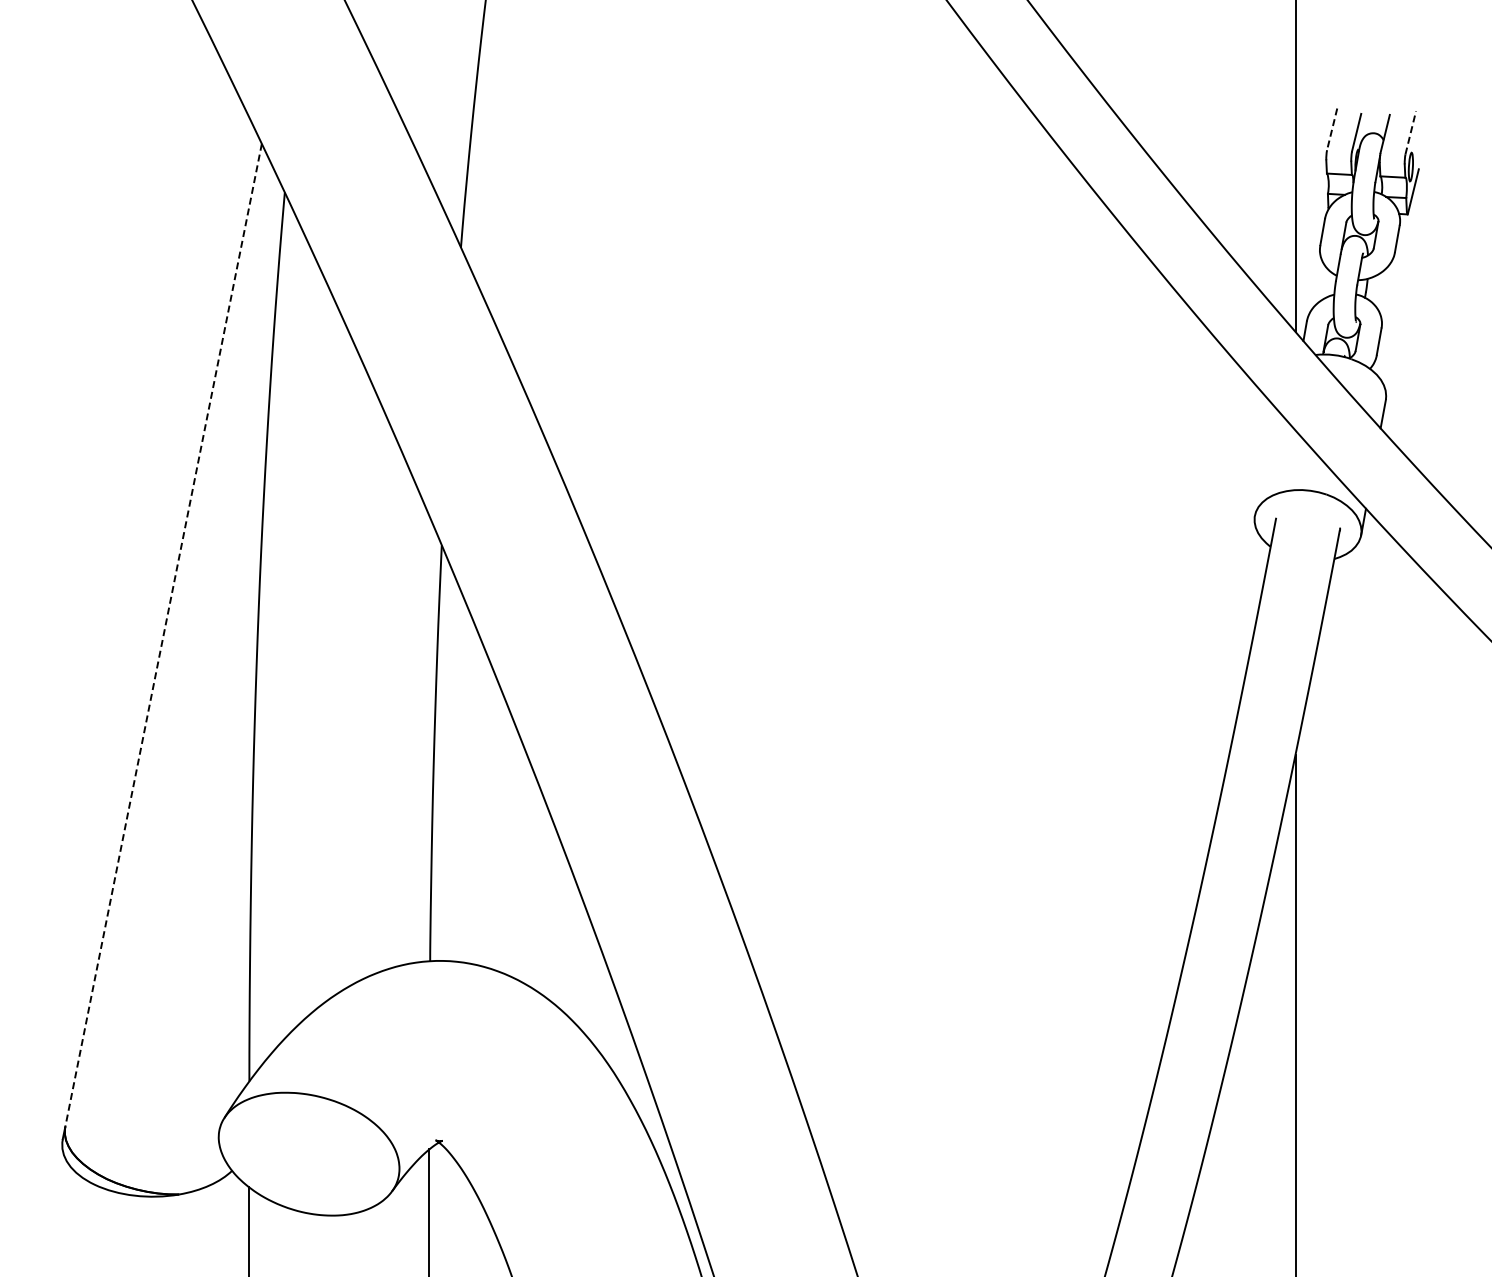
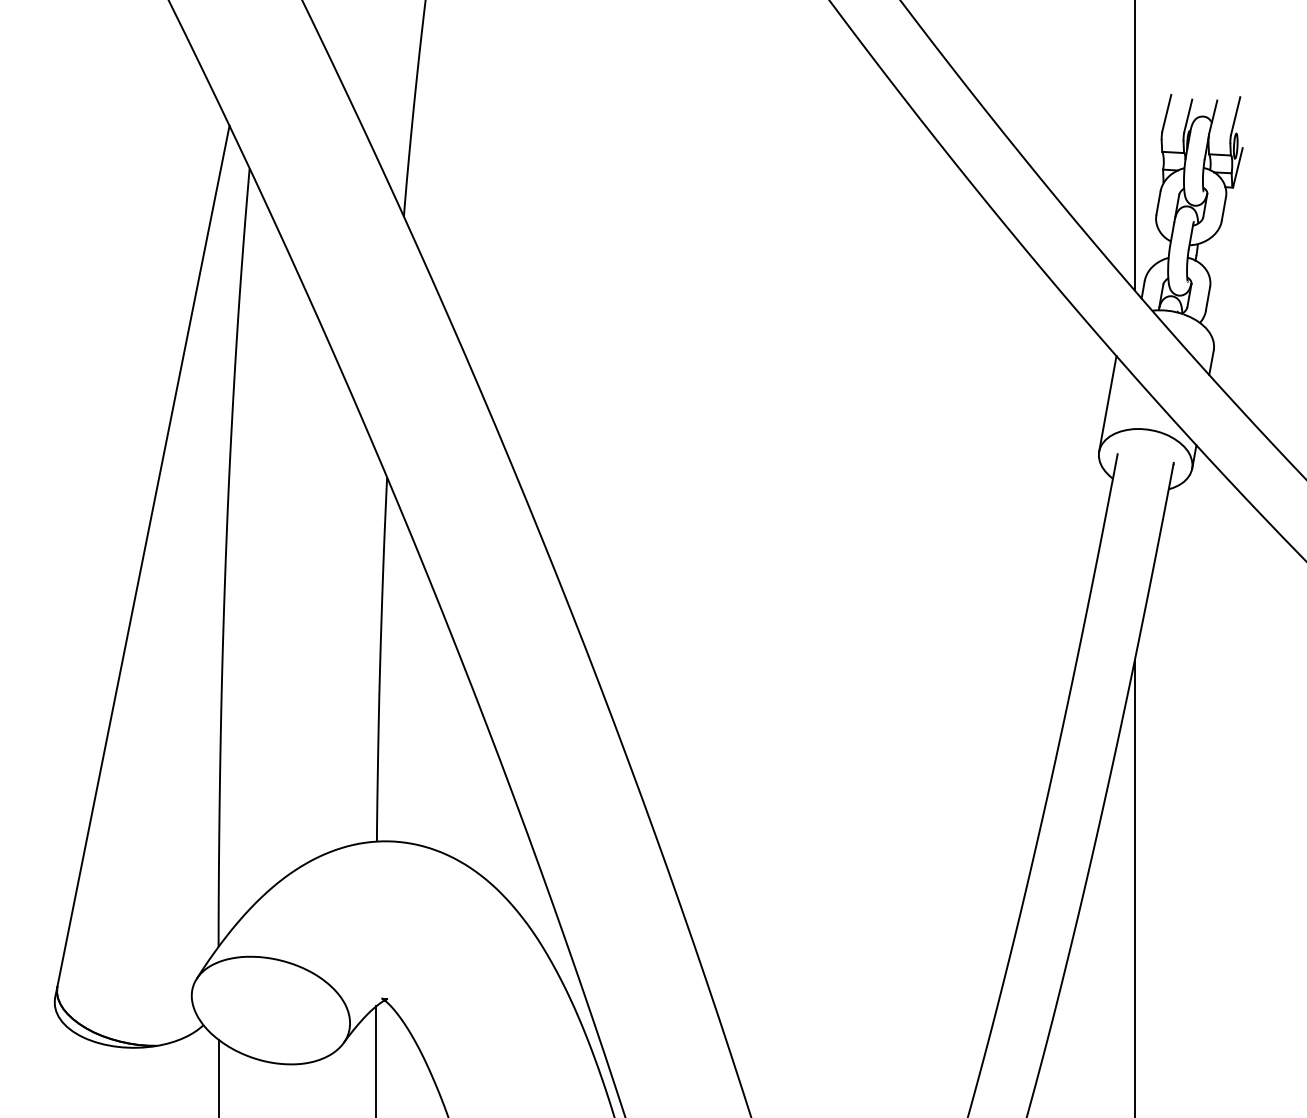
line: (1332, 129) -> (1167, 113), dashed -> solid
line: (1410, 132) -> (1235, 115), dashed -> solid
line: (1264, 460) -> (1107, 403), added
line: (163, 635) -> (143, 556), dashed -> solid

